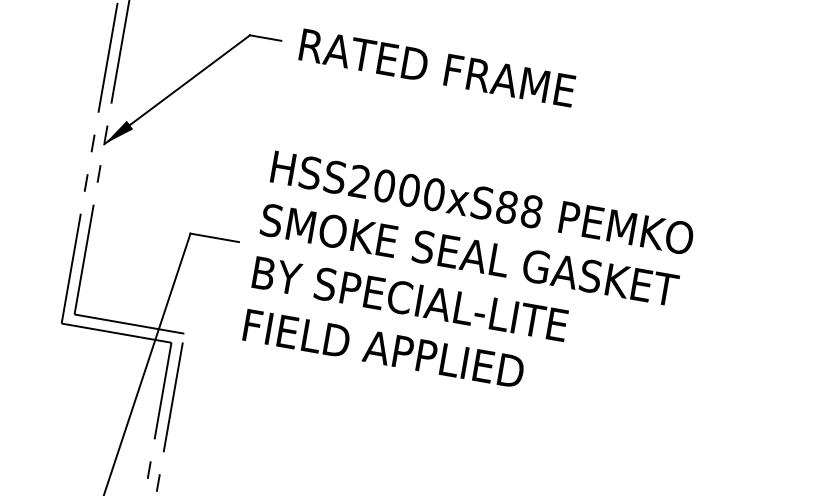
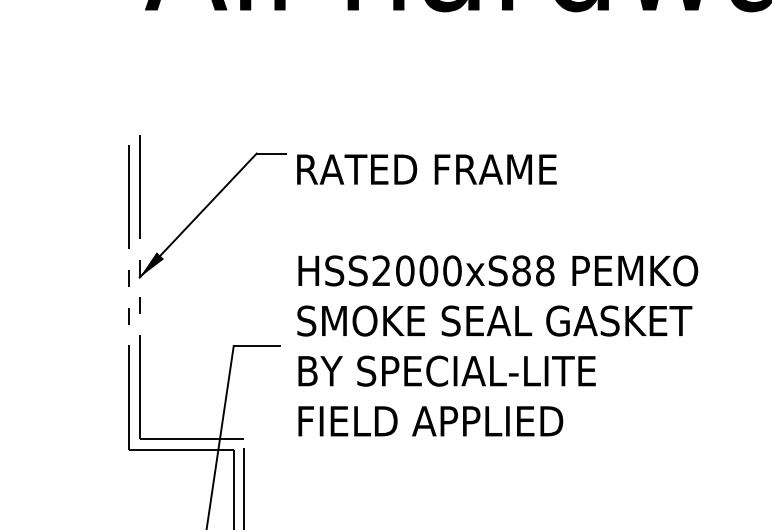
text: (437, 67) -> (426, 169), moved

